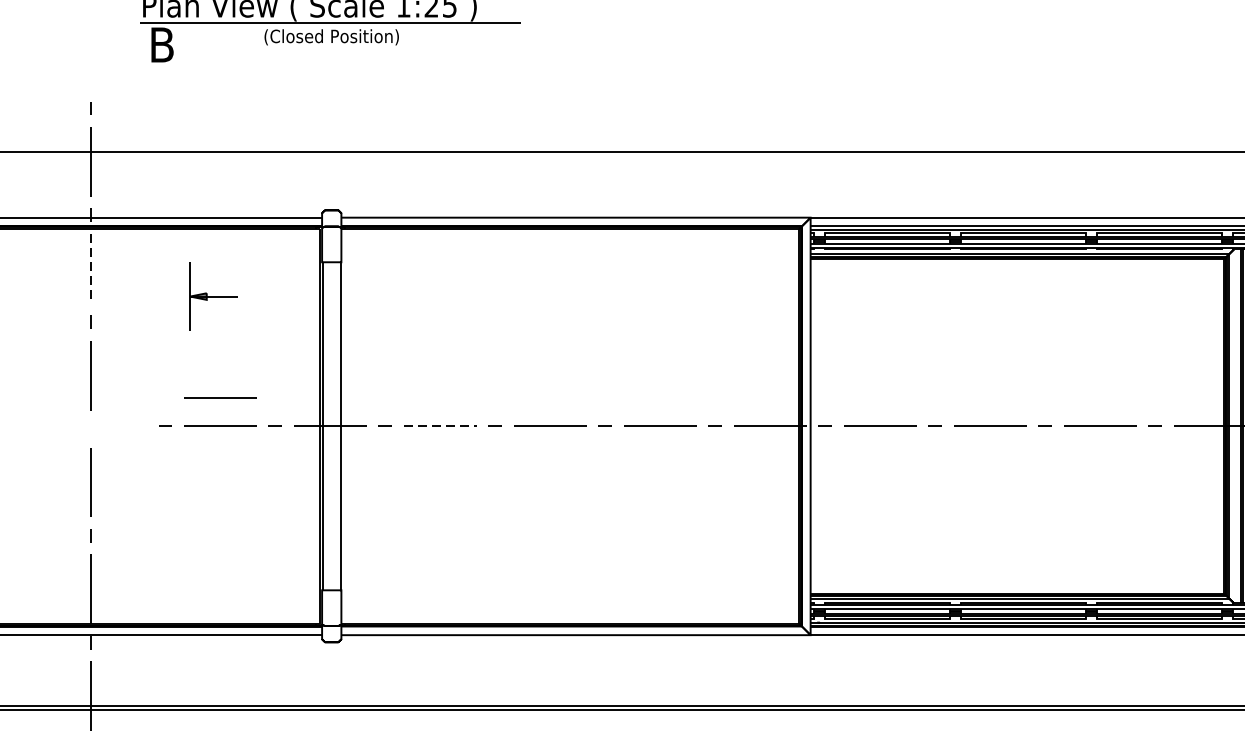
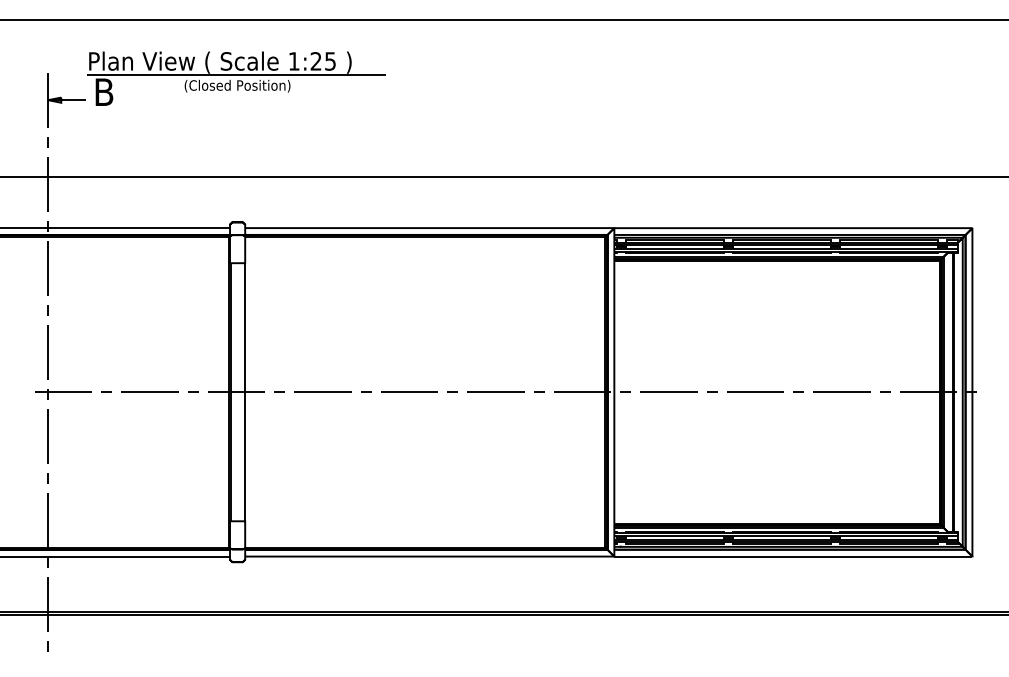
line: (91, 269) -> (48, 268), dashed -> solid
part: (213, 296) -> (66, 100), moved
line: (219, 397) -> (149, 369), removed
line: (440, 426) -> (323, 392), dashed -> solid
part: (110, 429) -> (63, 394), added

